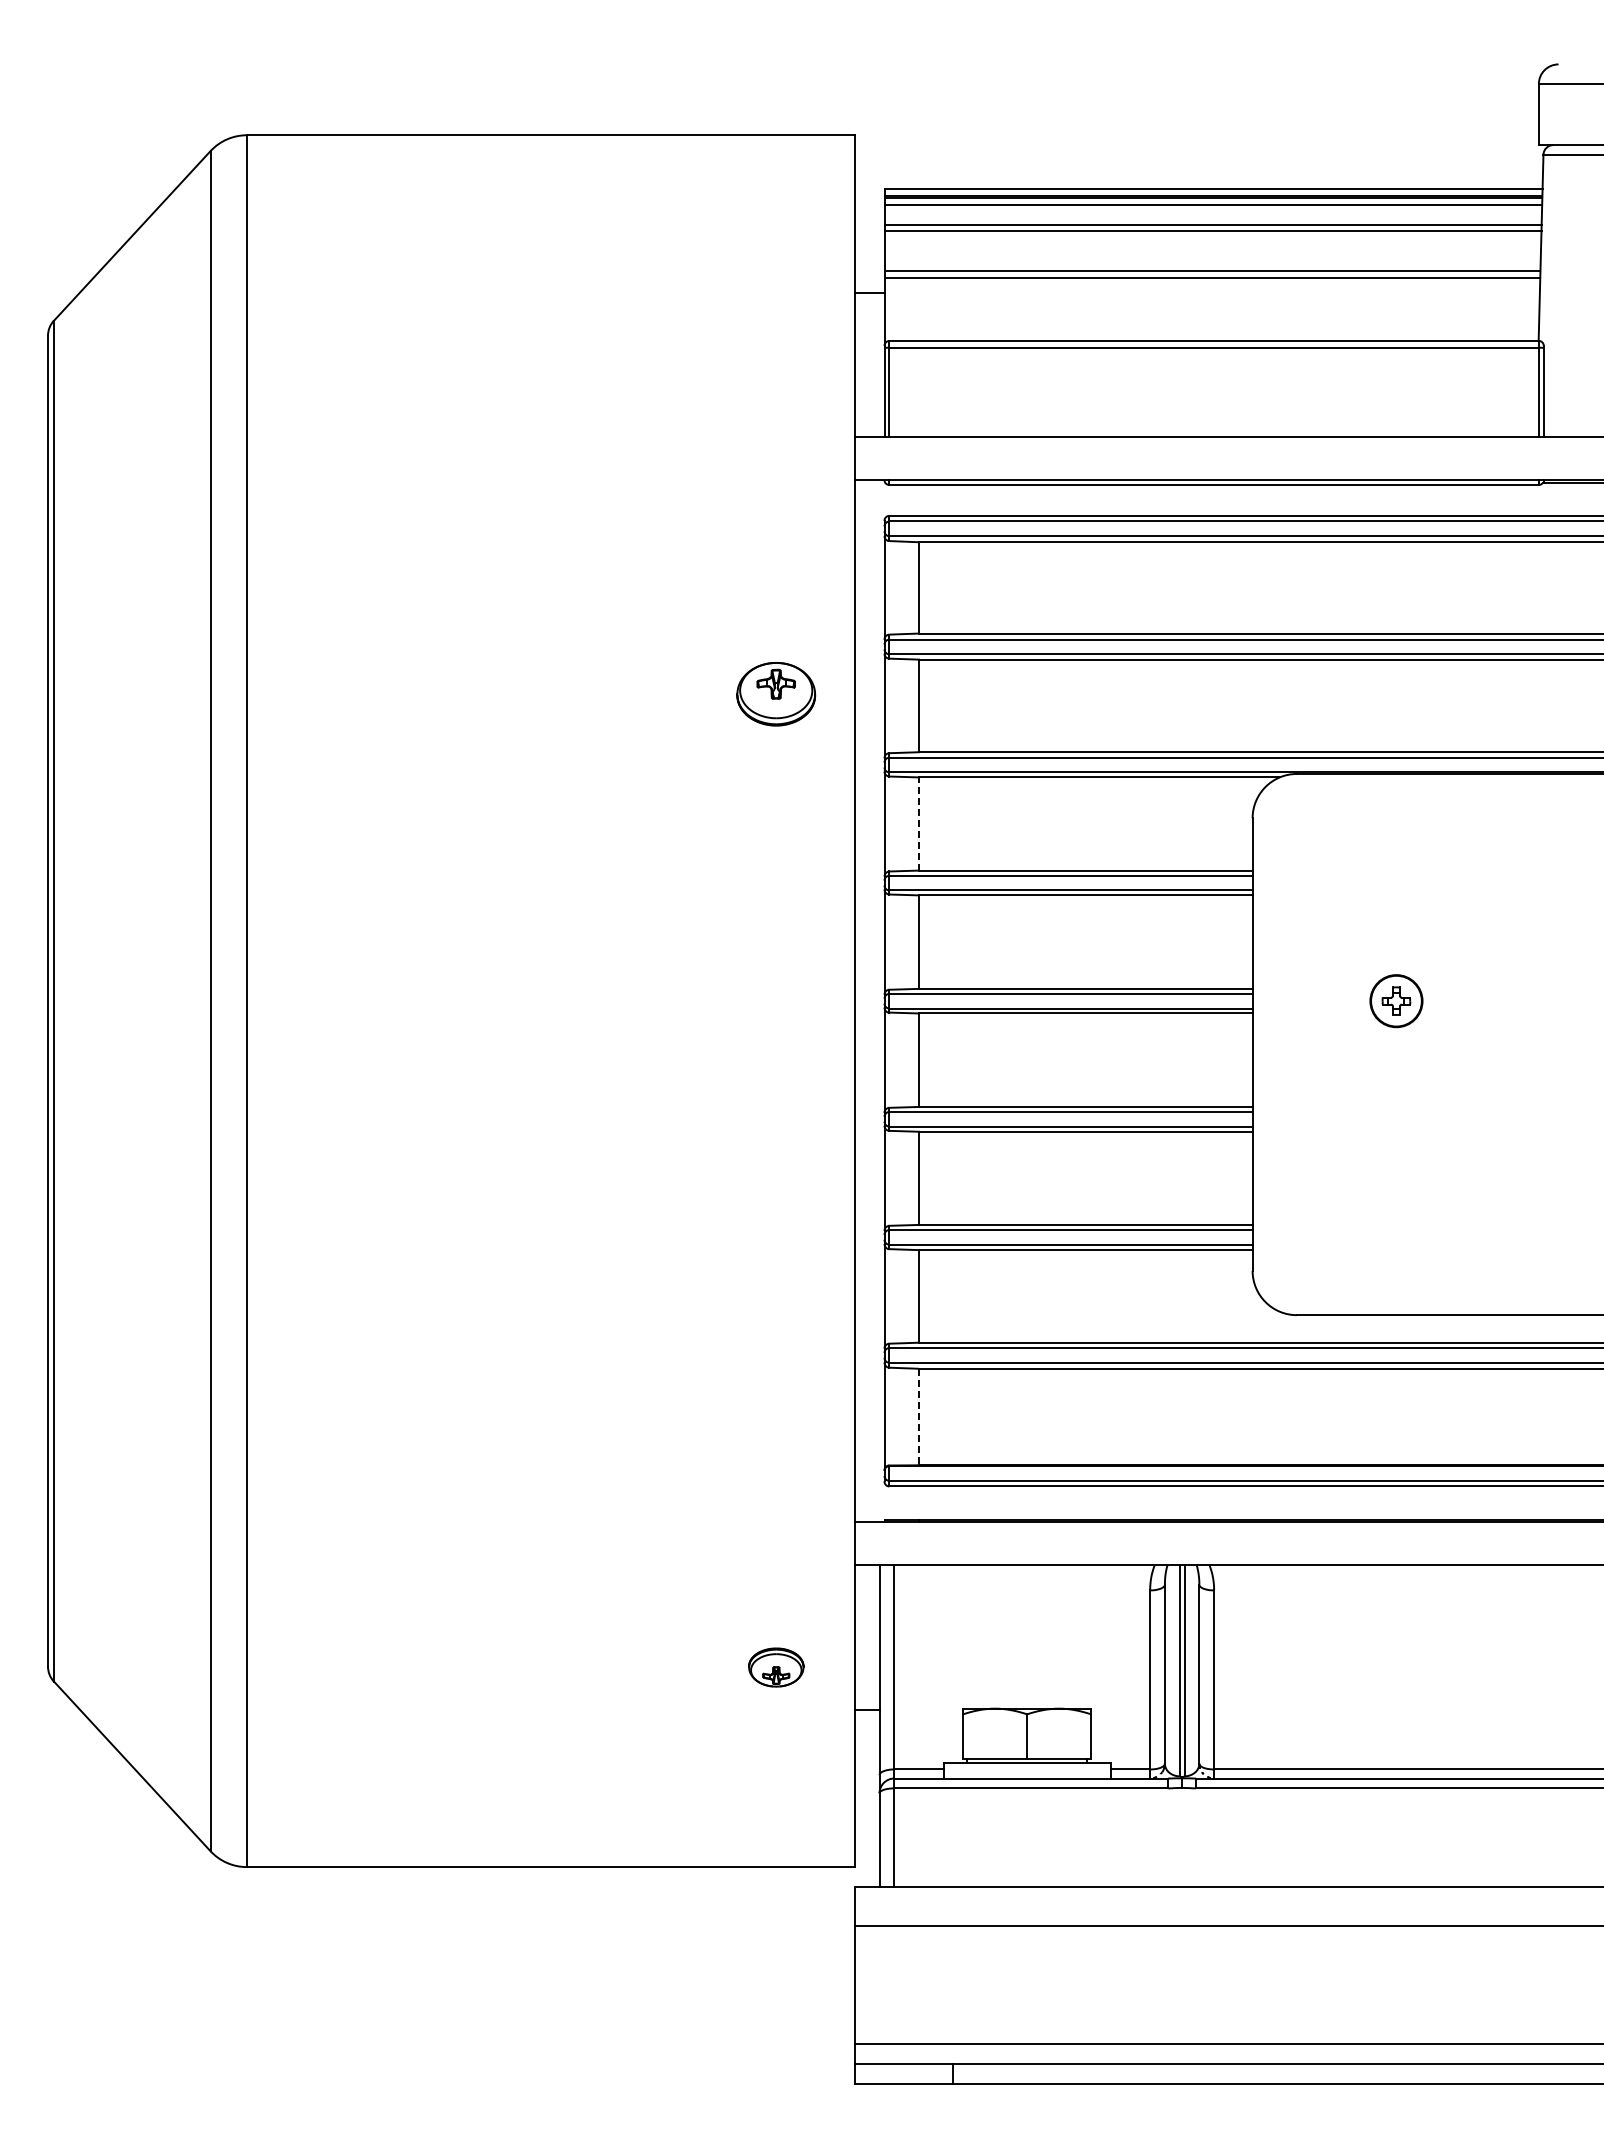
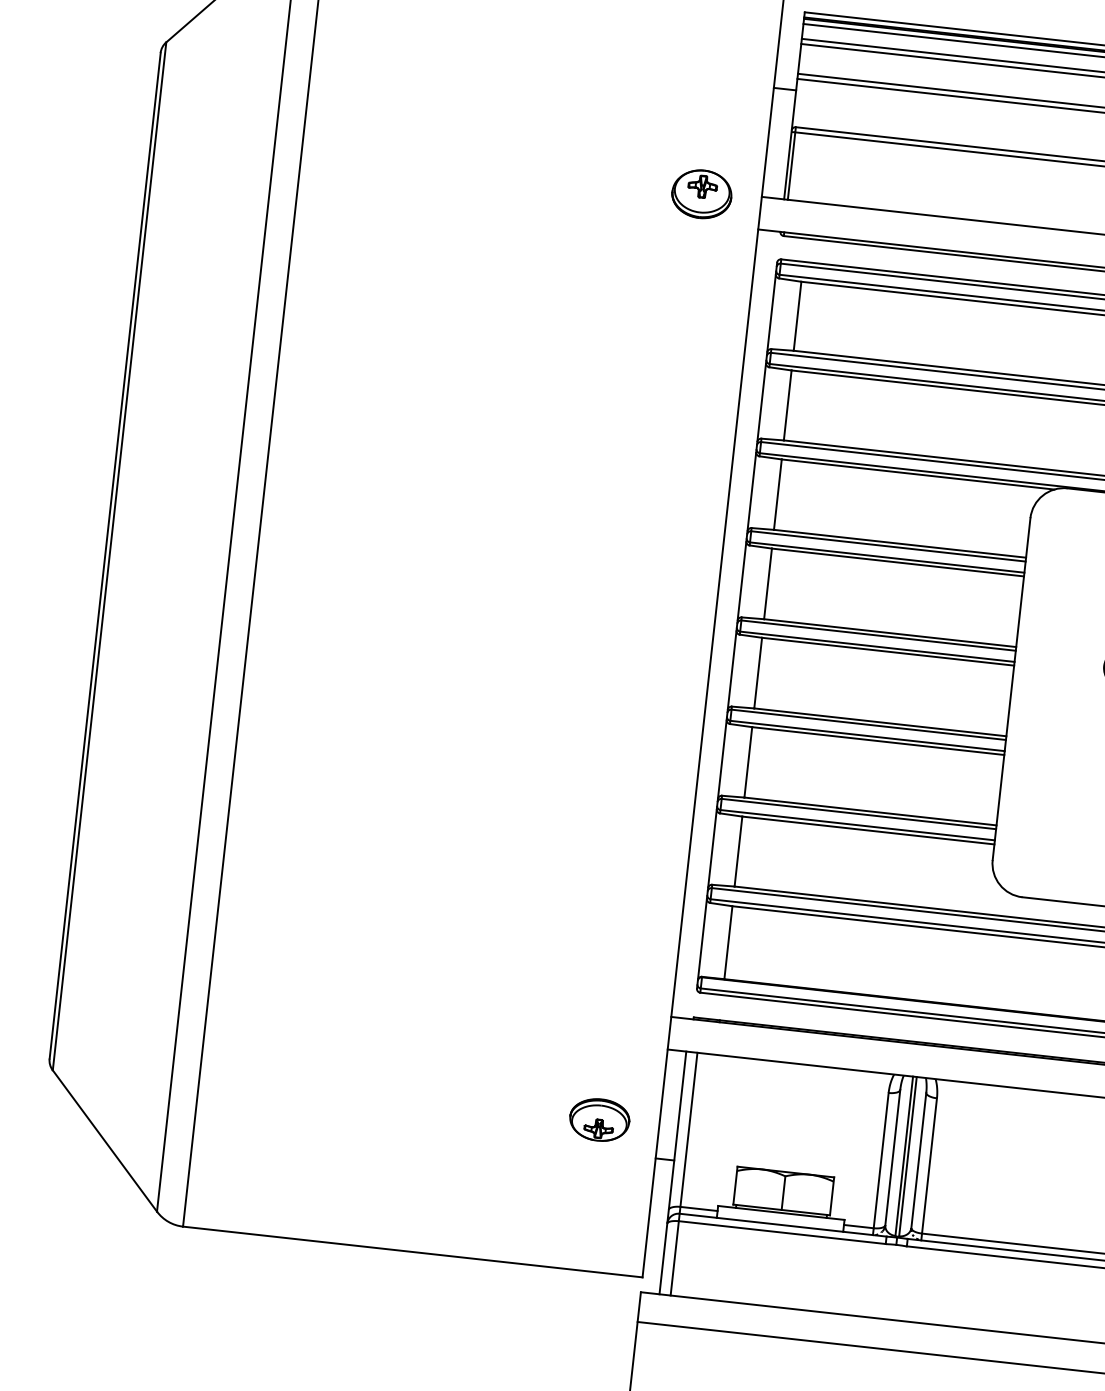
part: (776, 694) -> (702, 194), moved
line: (918, 824) -> (777, 494), dashed -> solid
line: (918, 1417) -> (728, 943), dashed -> solid
part: (776, 1667) -> (599, 1120), size x1.43

